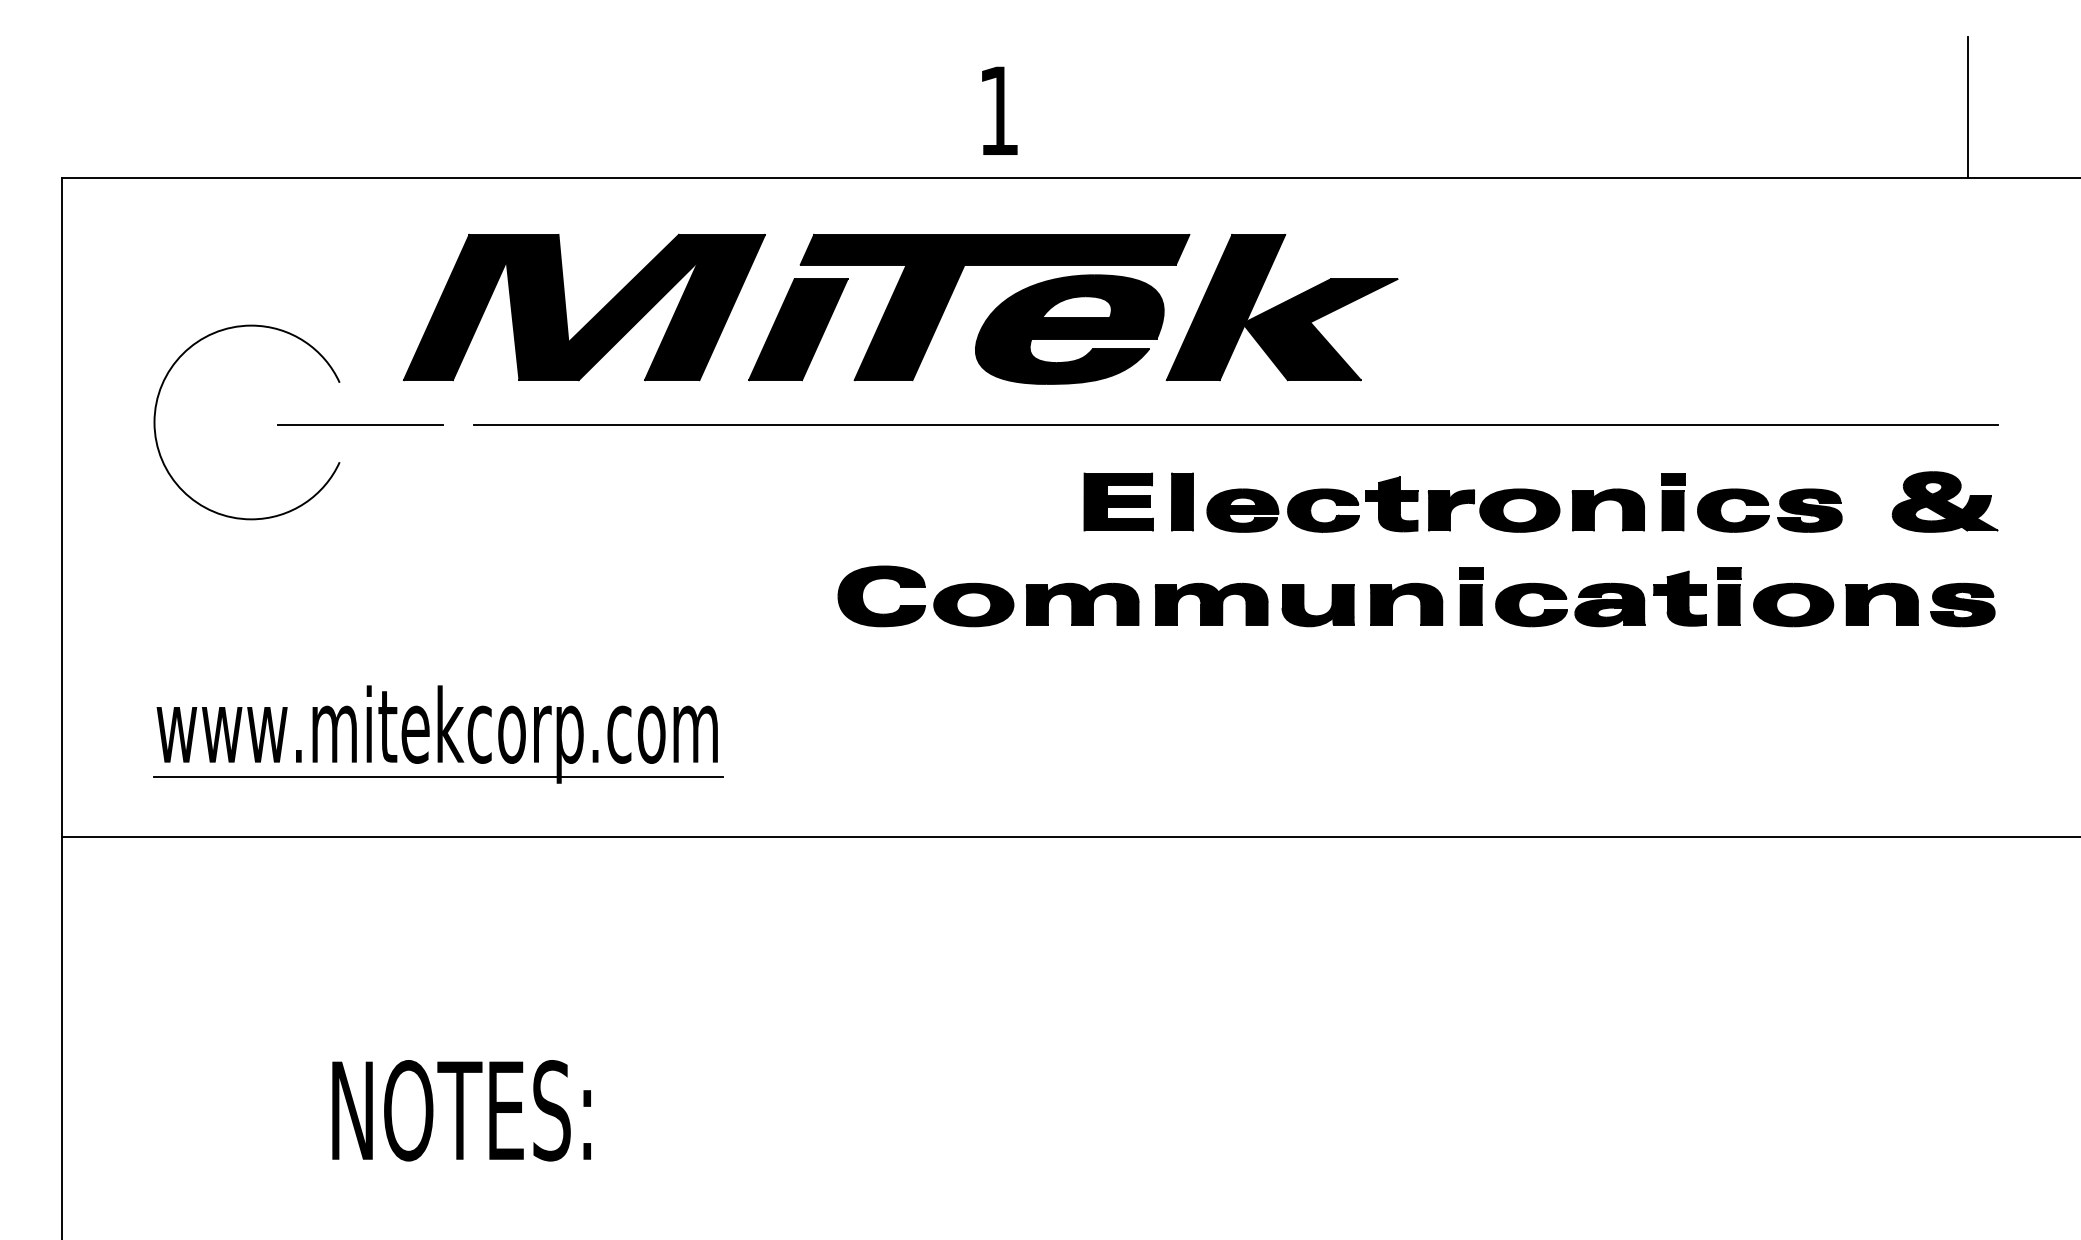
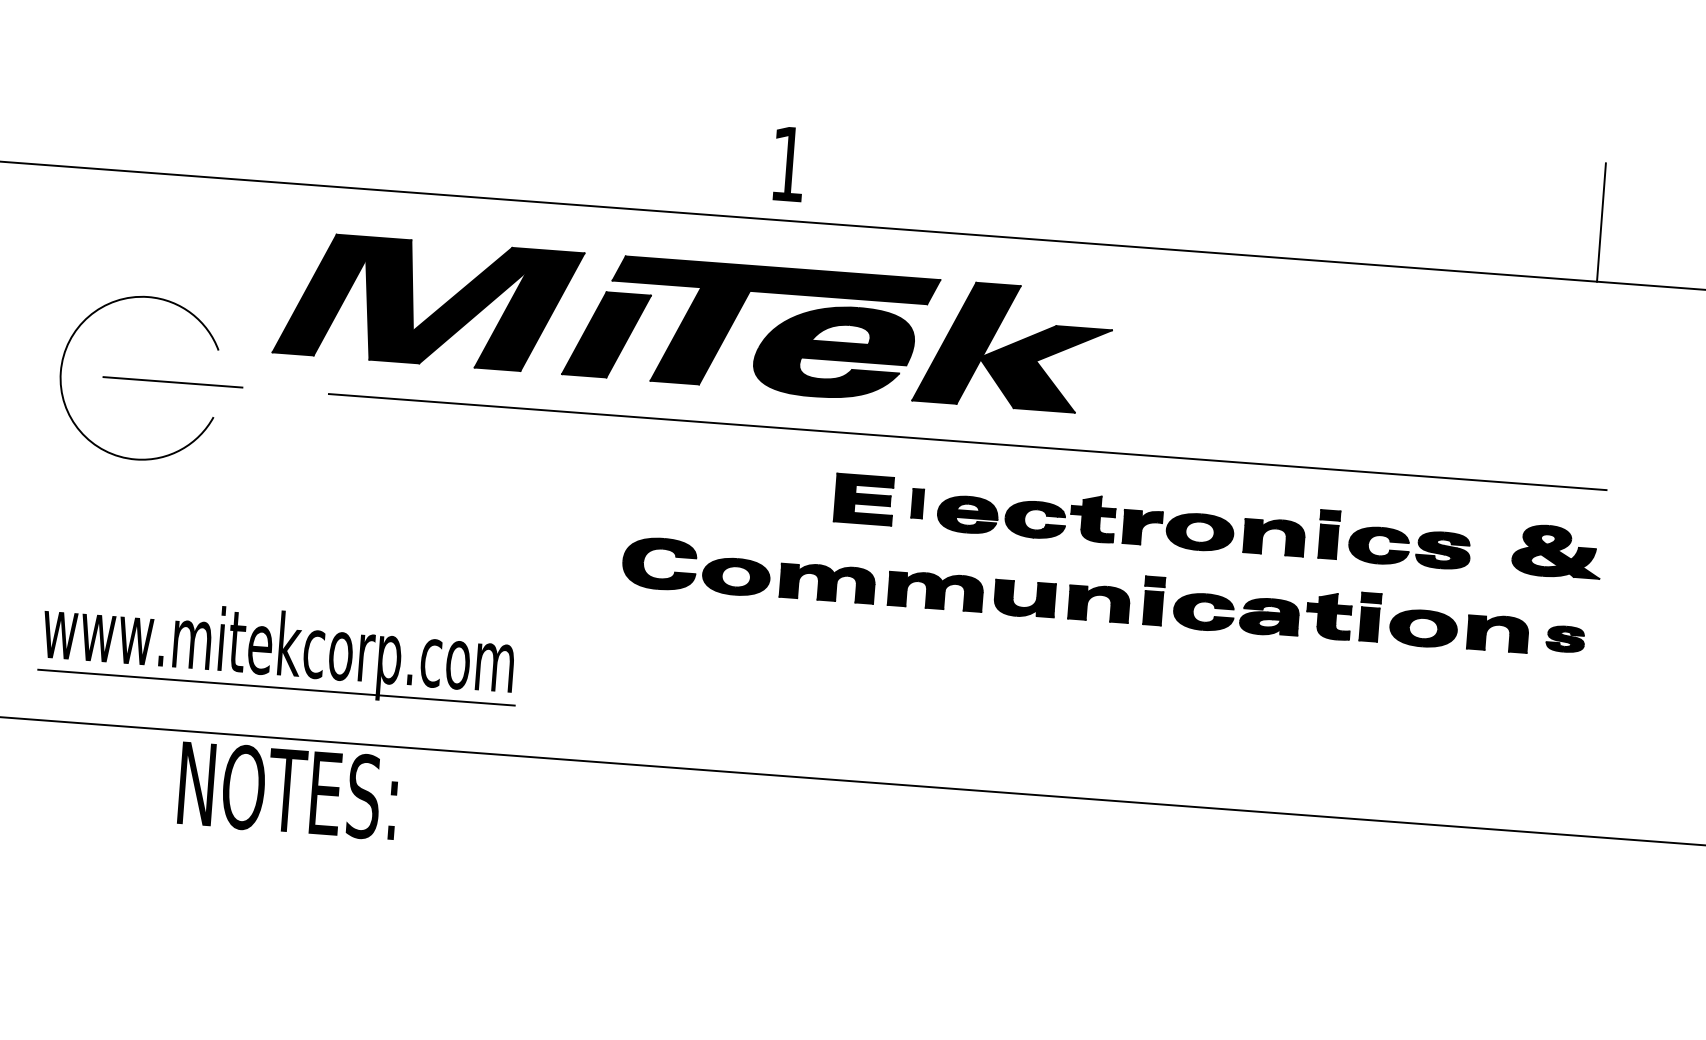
line: (360, 424) -> (173, 382), moved
part: (1182, 501) -> (917, 503), size x0.6
part: (1962, 604) -> (1565, 638), size x0.7
text: (461, 1110) -> (288, 790), moved

